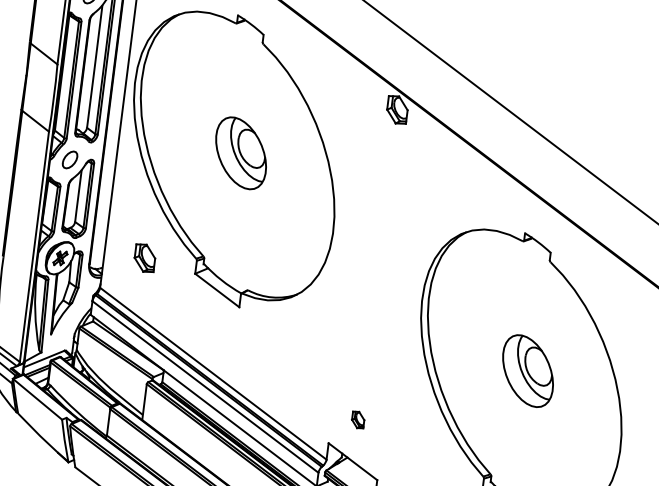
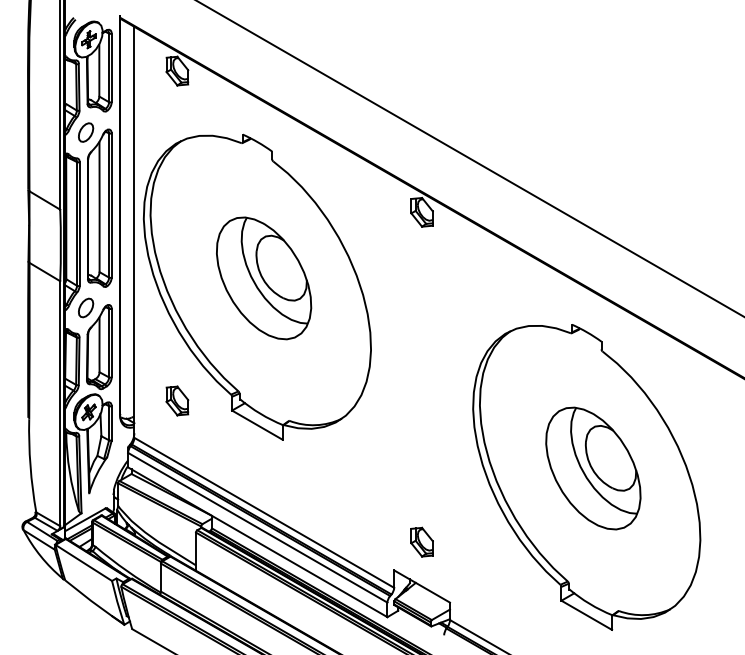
part: (241, 153) -> (264, 278), size x1.67
part: (528, 371) -> (593, 468), size x1.67
part: (357, 419) -> (421, 541), size x1.67

